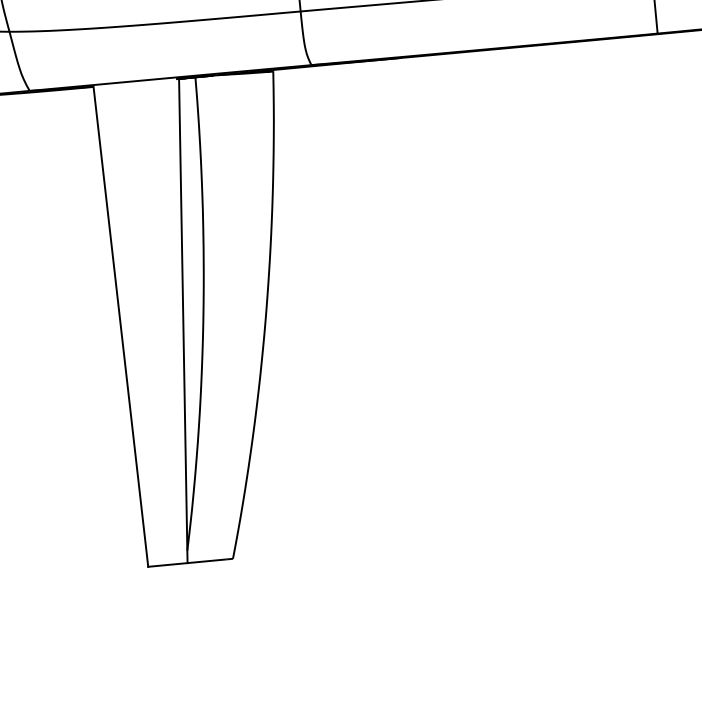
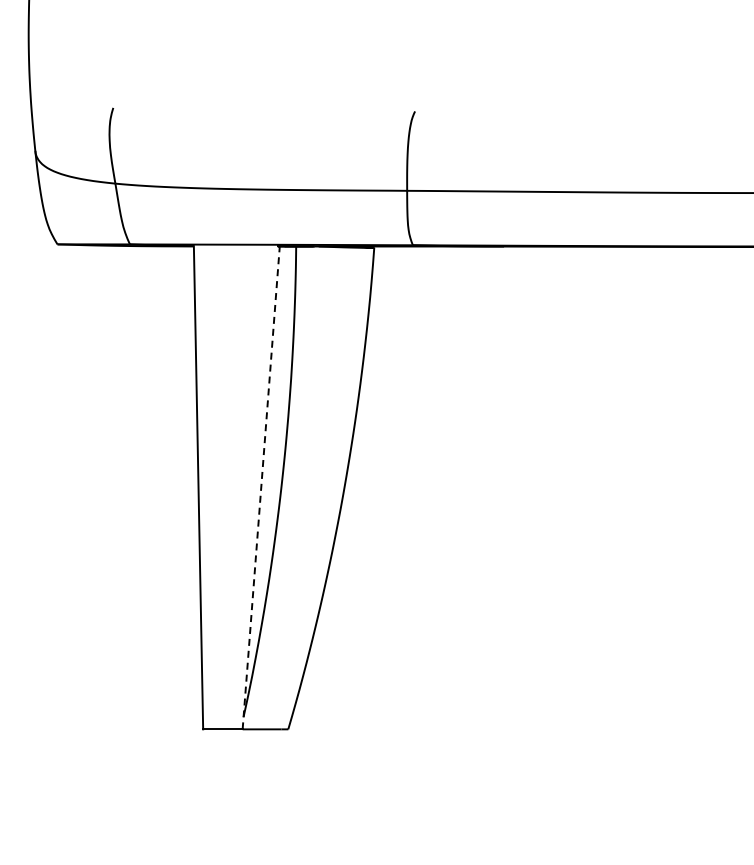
line: (183, 320) -> (261, 487), solid -> dashed

